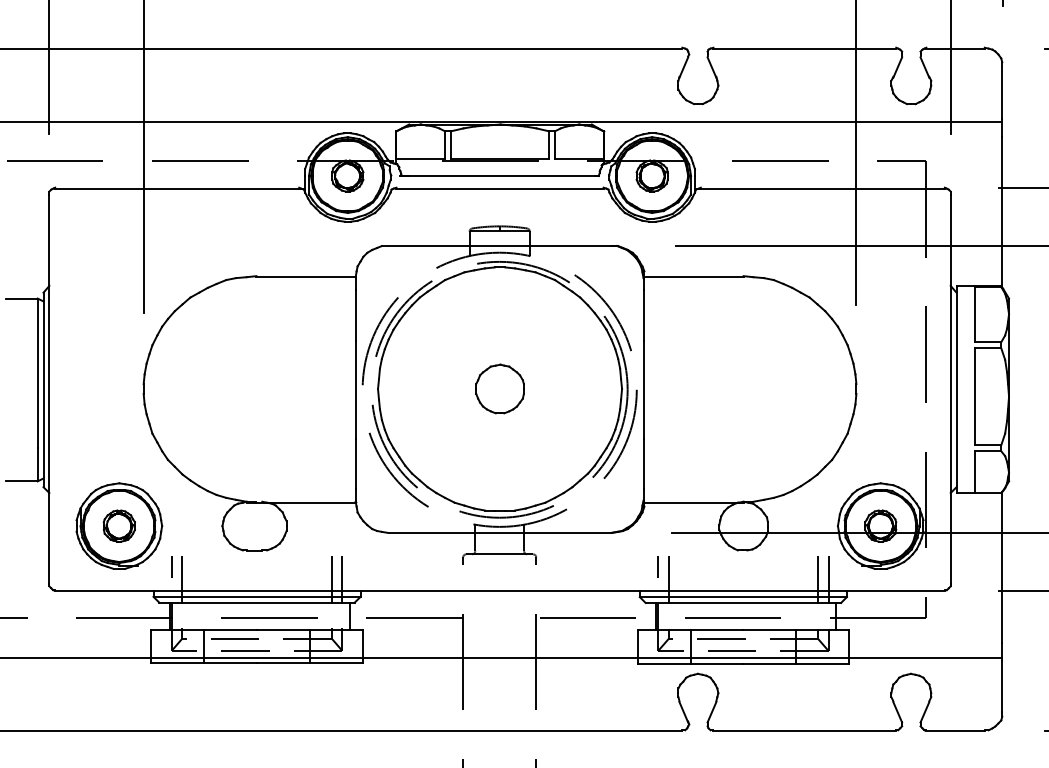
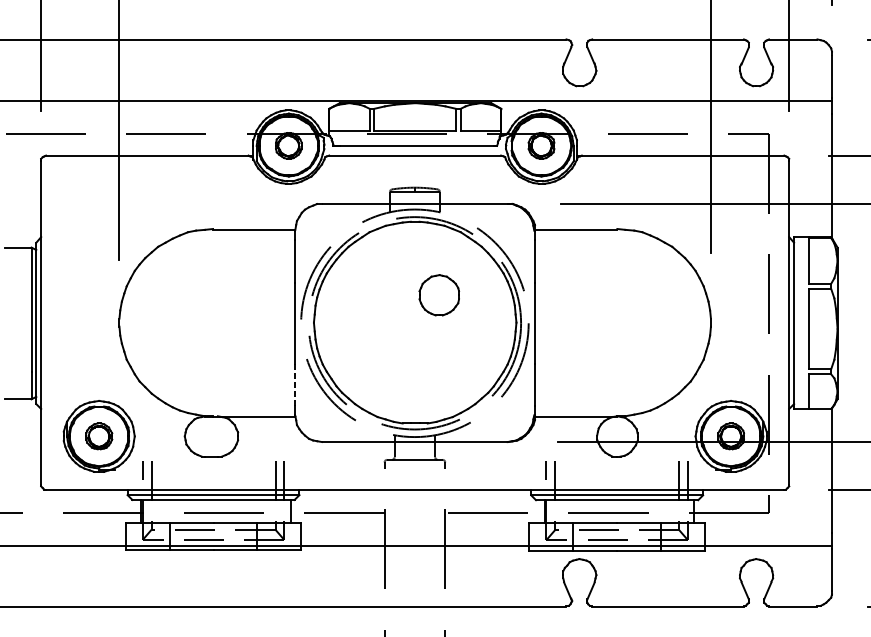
part: (499, 388) -> (438, 294), moved
line: (355, 464) -> (295, 385), solid -> dashed

